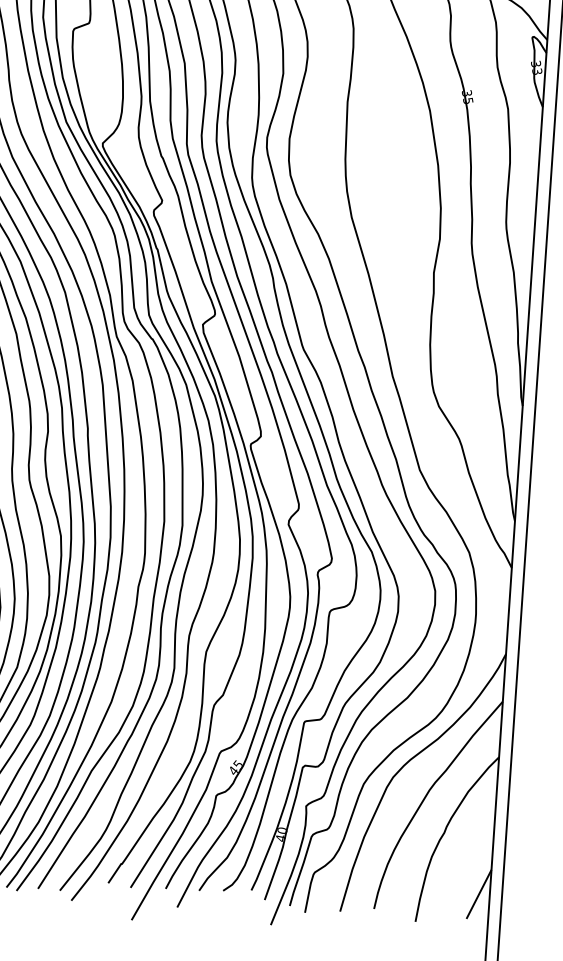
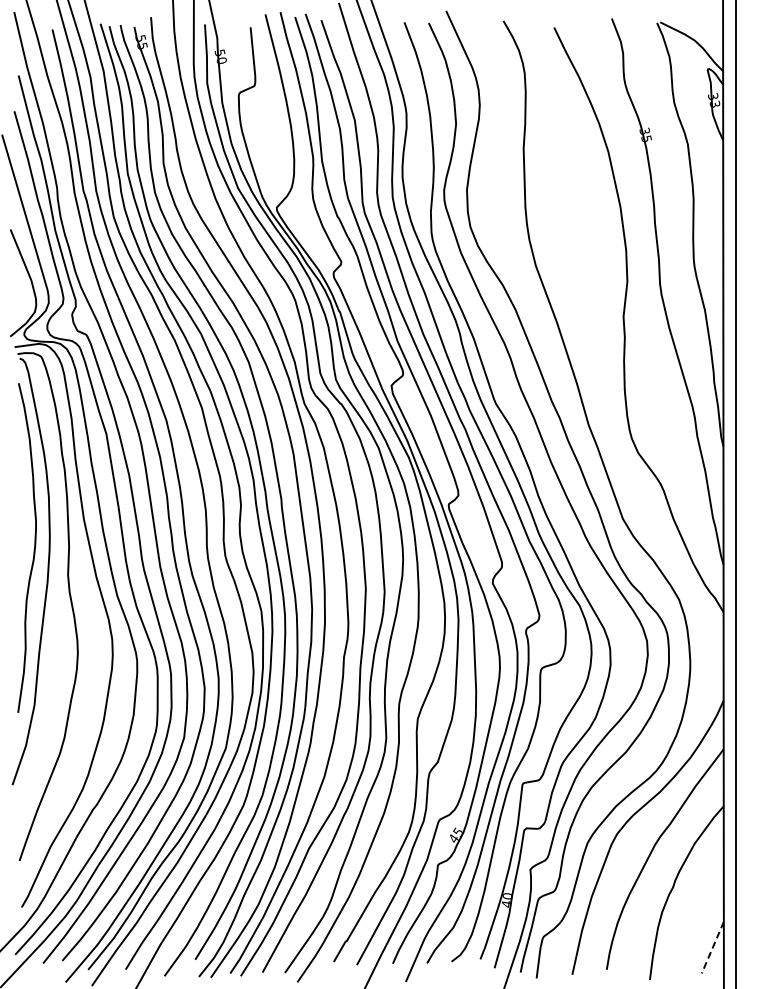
line: (478, 895) -> (712, 948), solid -> dashed

